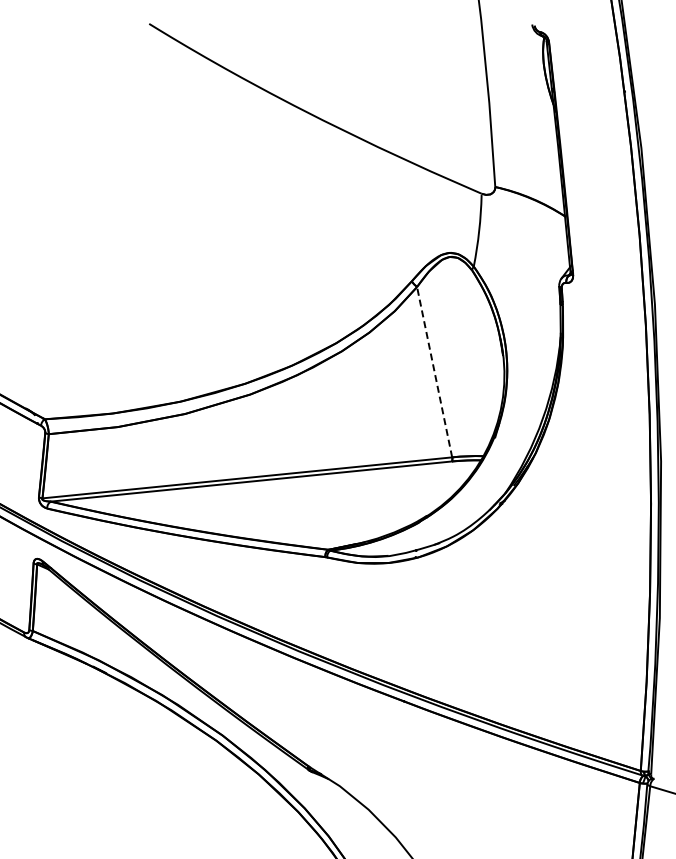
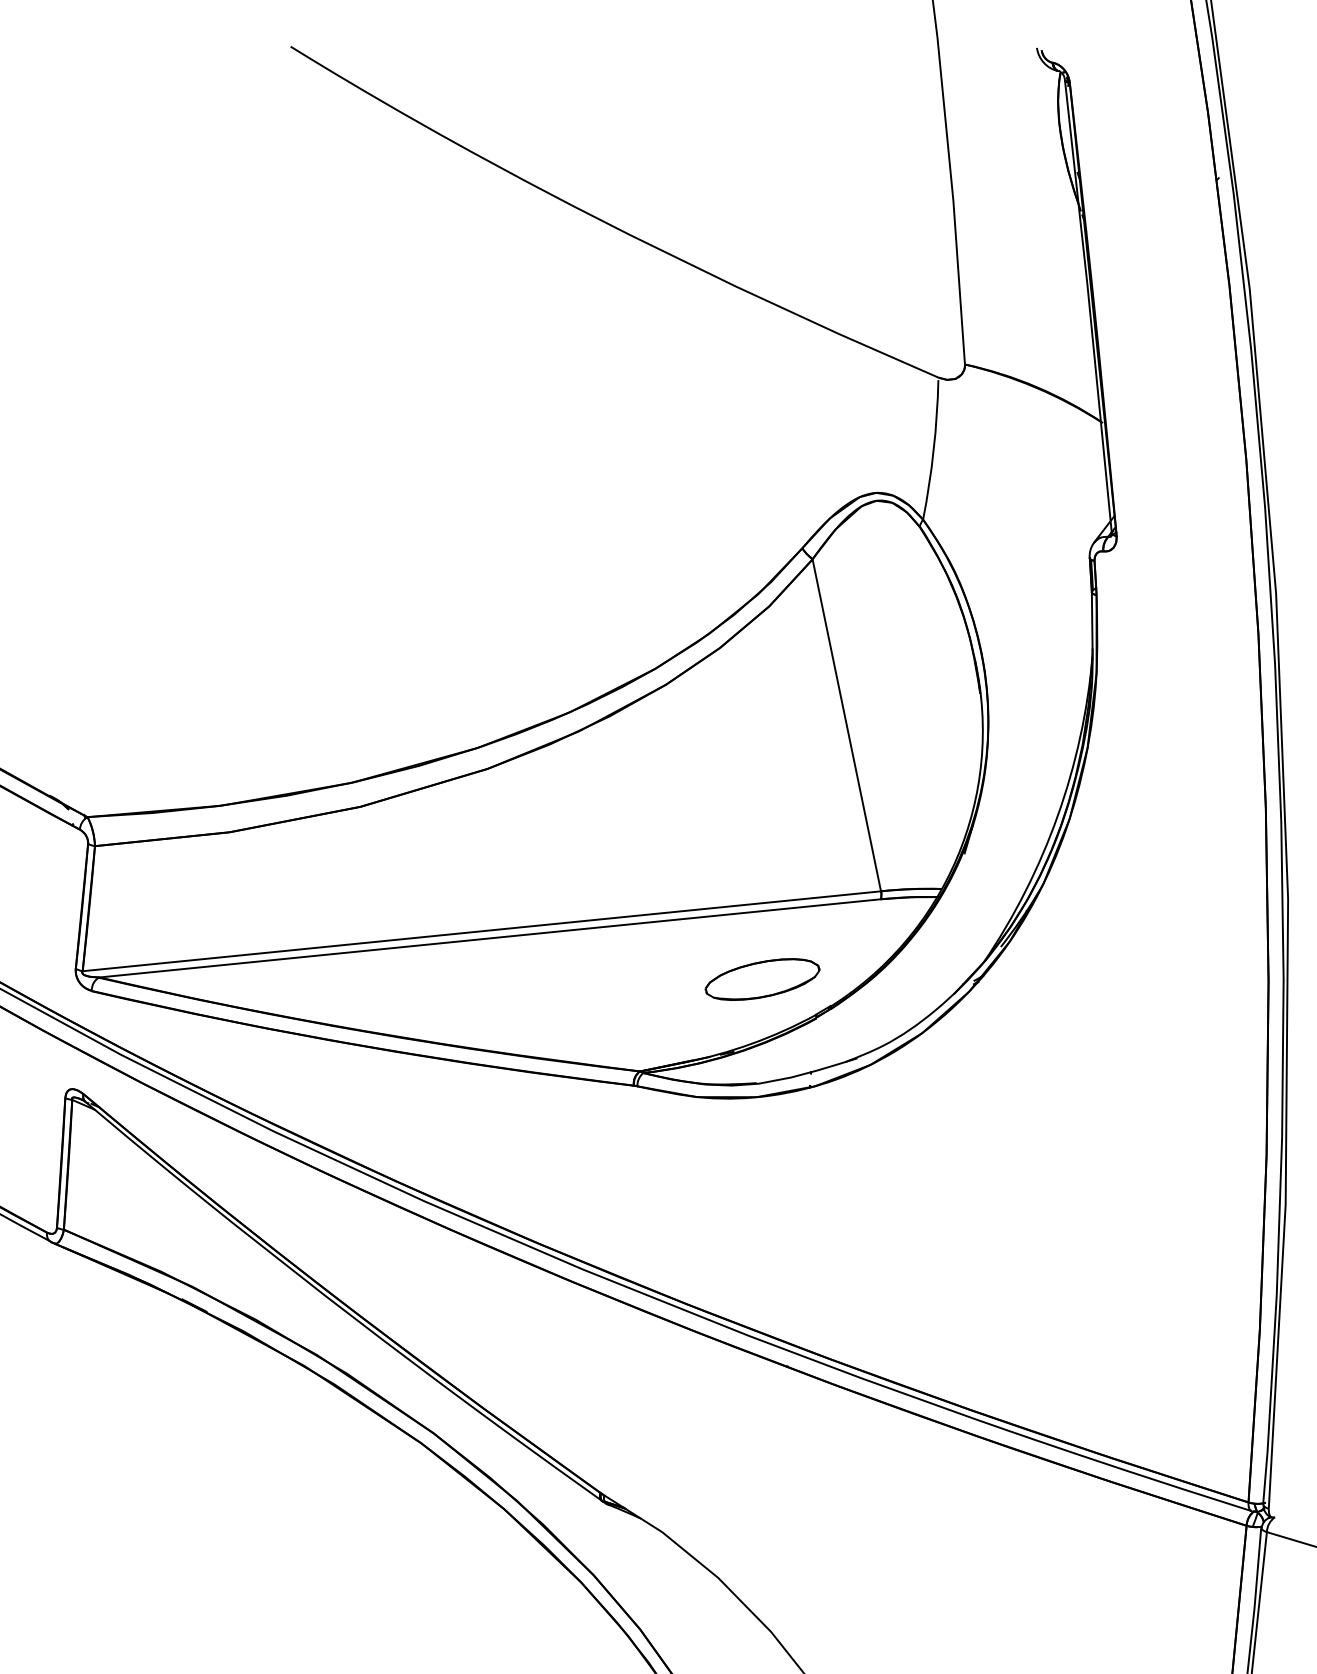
line: (434, 372) -> (846, 725), dashed -> solid
part: (391, 502) -> (762, 979), added

